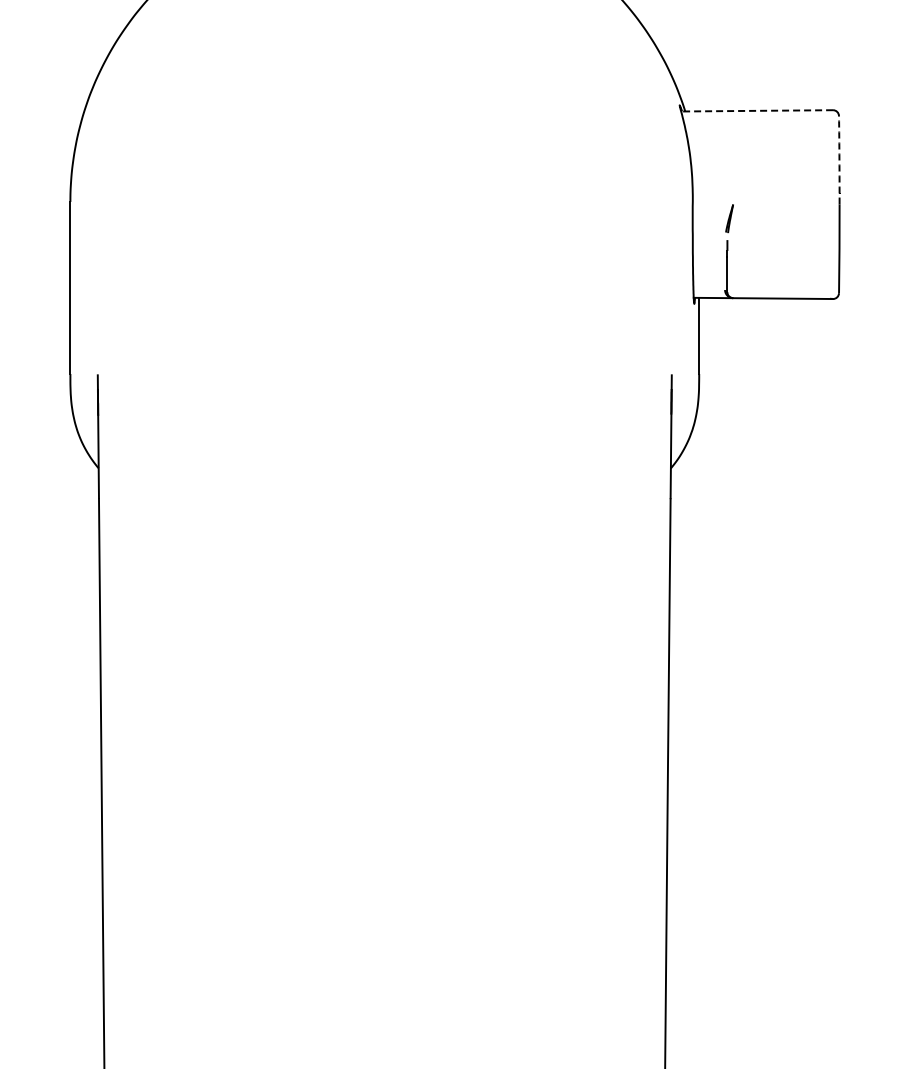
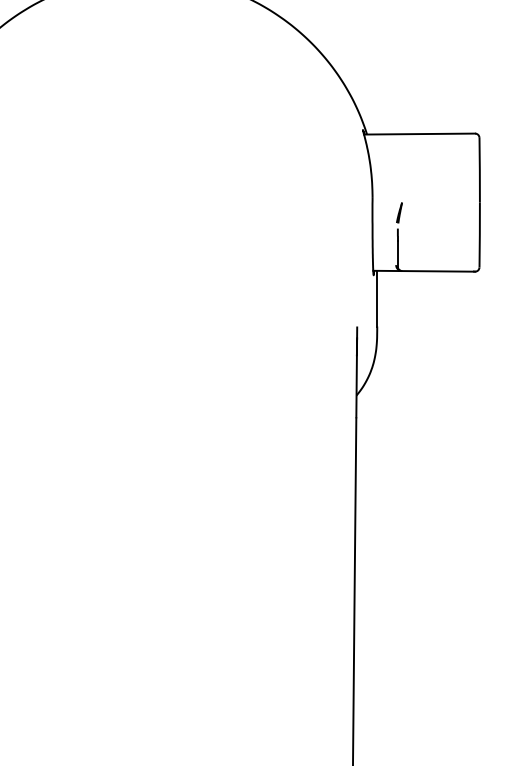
line: (757, 110) -> (419, 133), dashed -> solid
arc: (839, 160) -> (479, 170), dashed -> solid

